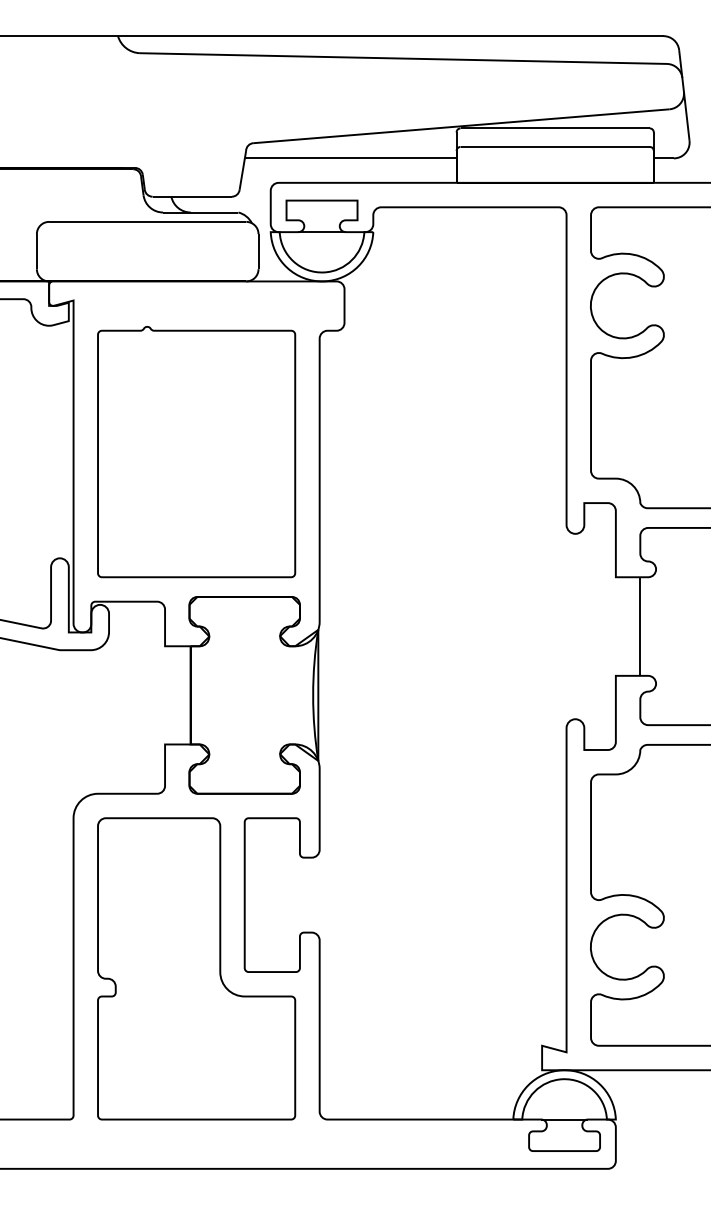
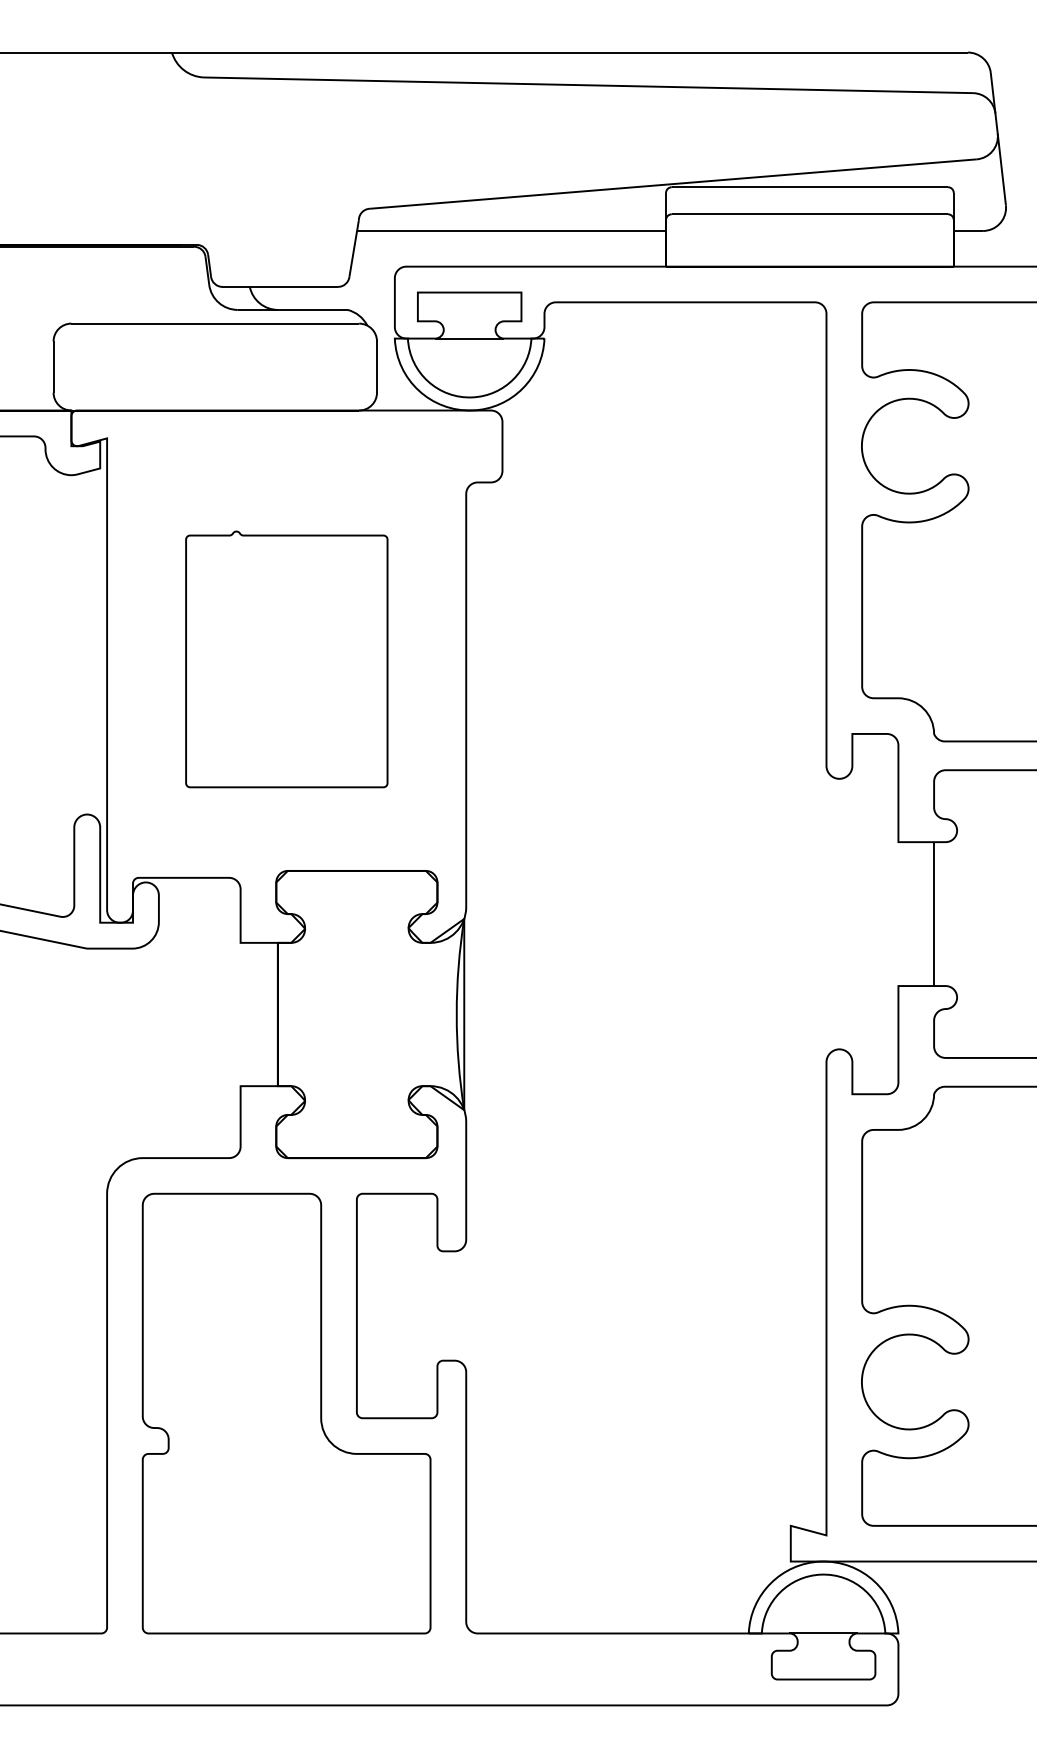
part: (196, 451) -> (286, 658), size x0.7

